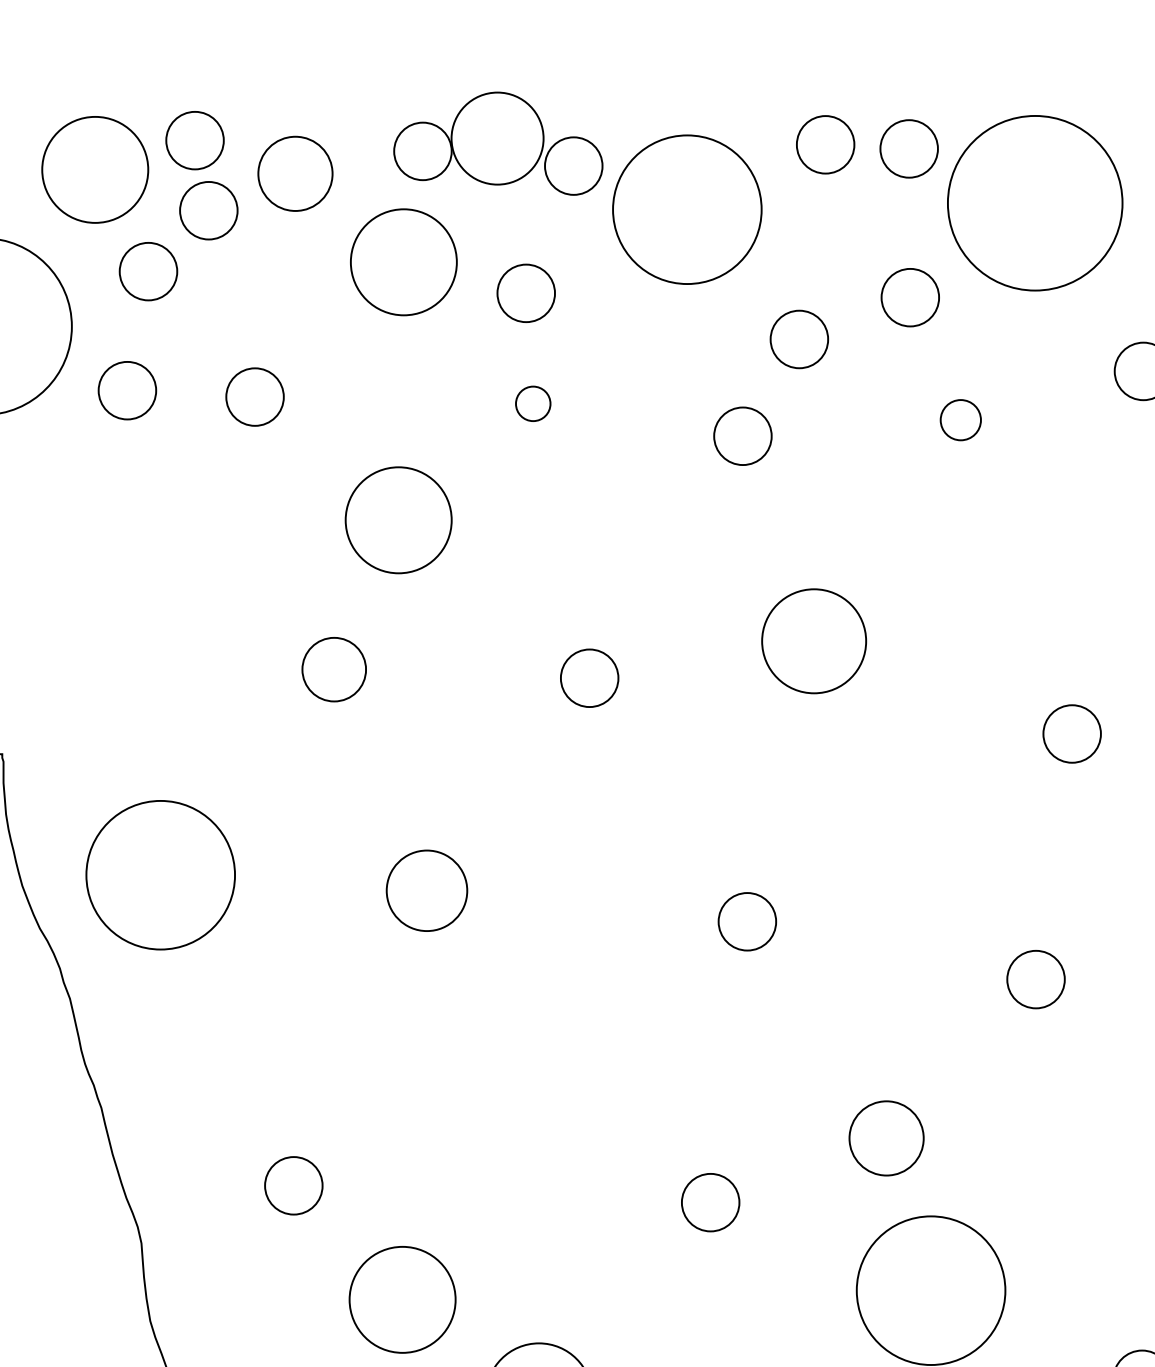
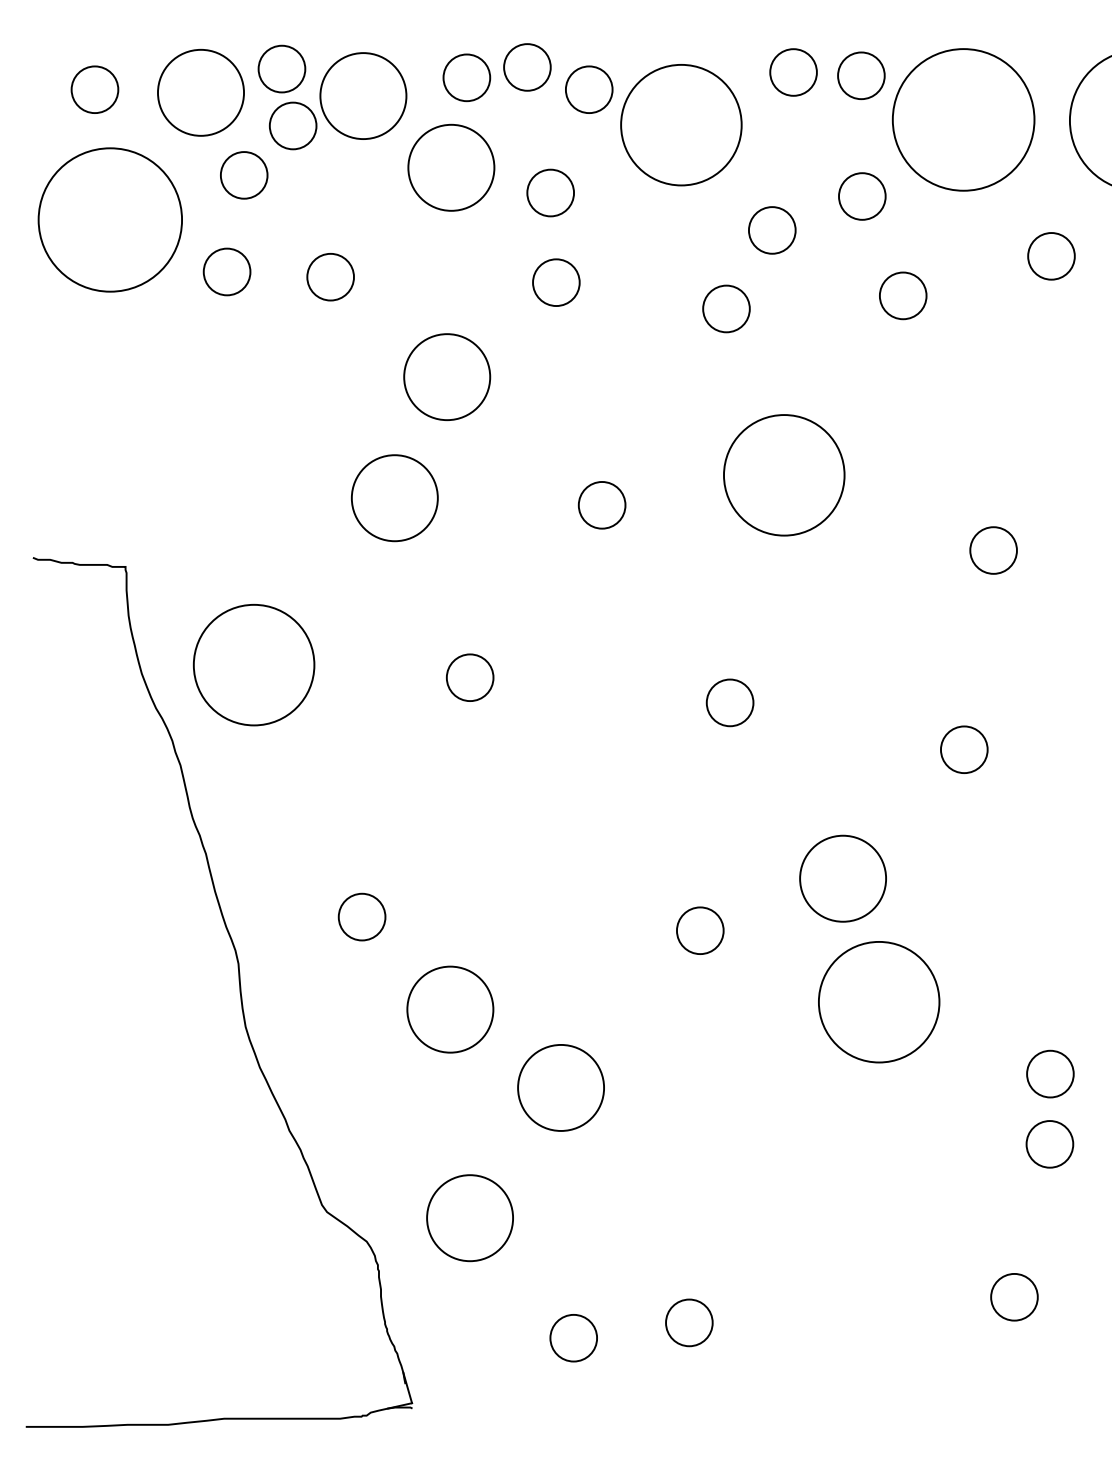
circle: (497, 138) -> (527, 67), size x0.62
circle: (295, 173) -> (363, 95), size x1.43
circle: (533, 403) -> (556, 282), size x1.67
circle: (961, 419) -> (903, 295), size x1.43
circle: (813, 641) -> (783, 475), size x1.43
circle: (333, 669) -> (394, 498), size x1.67
circle: (426, 890) -> (469, 677), size x0.71
circle: (885, 1138) -> (842, 878), size x1.43

